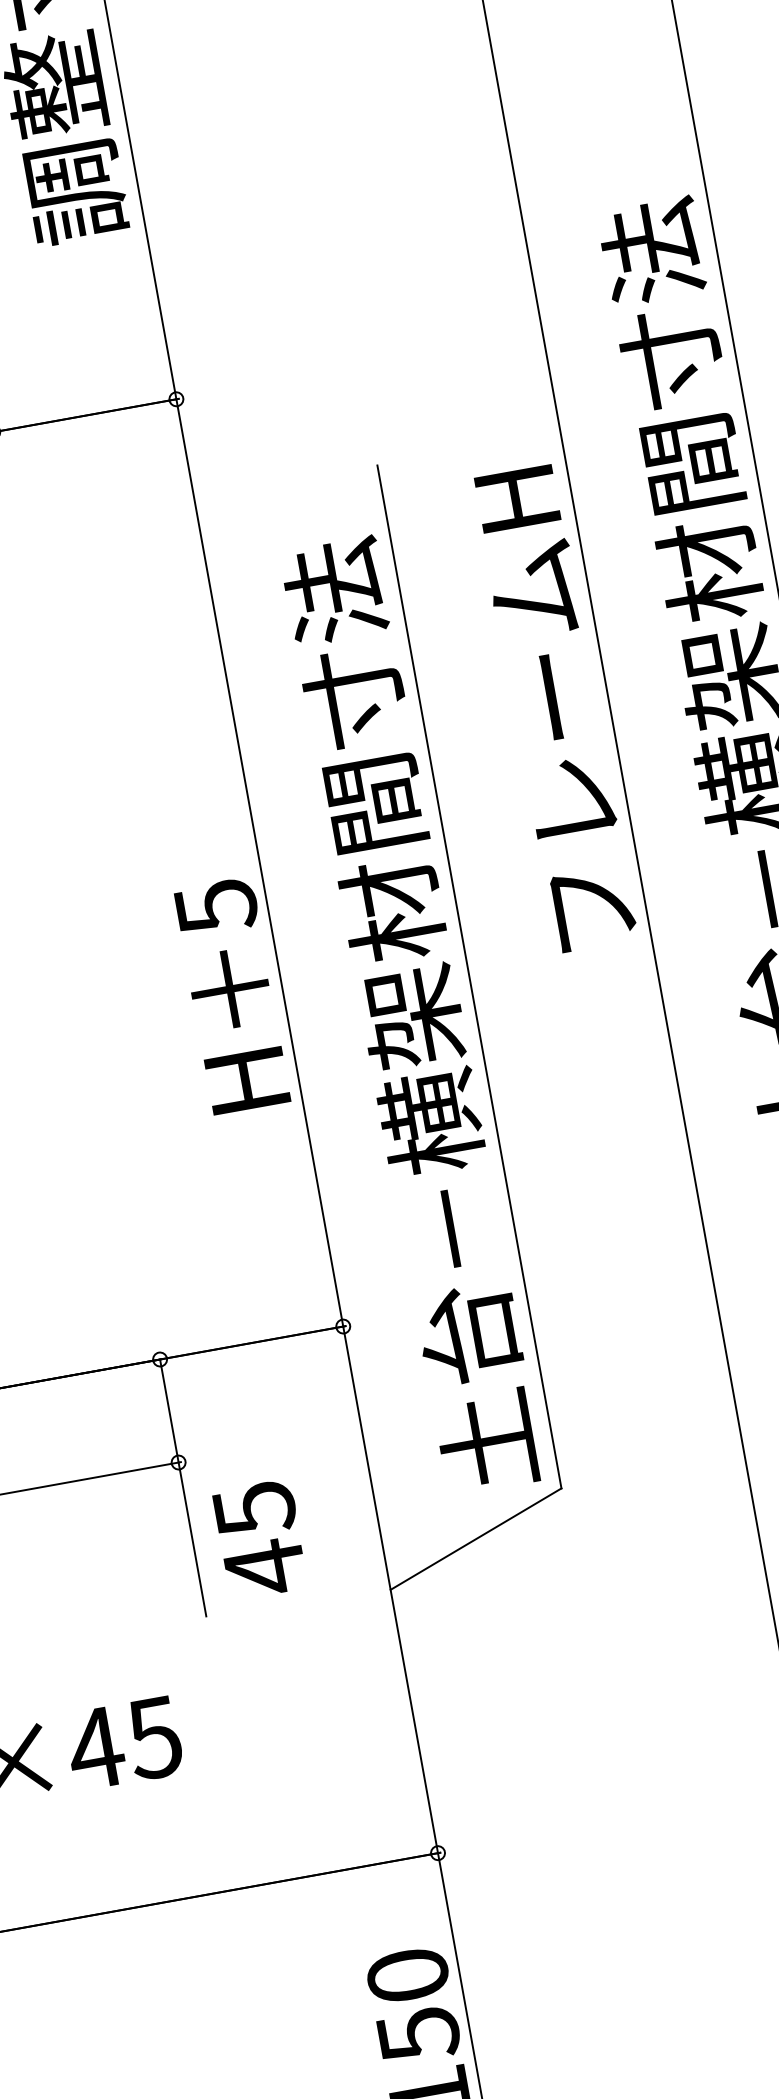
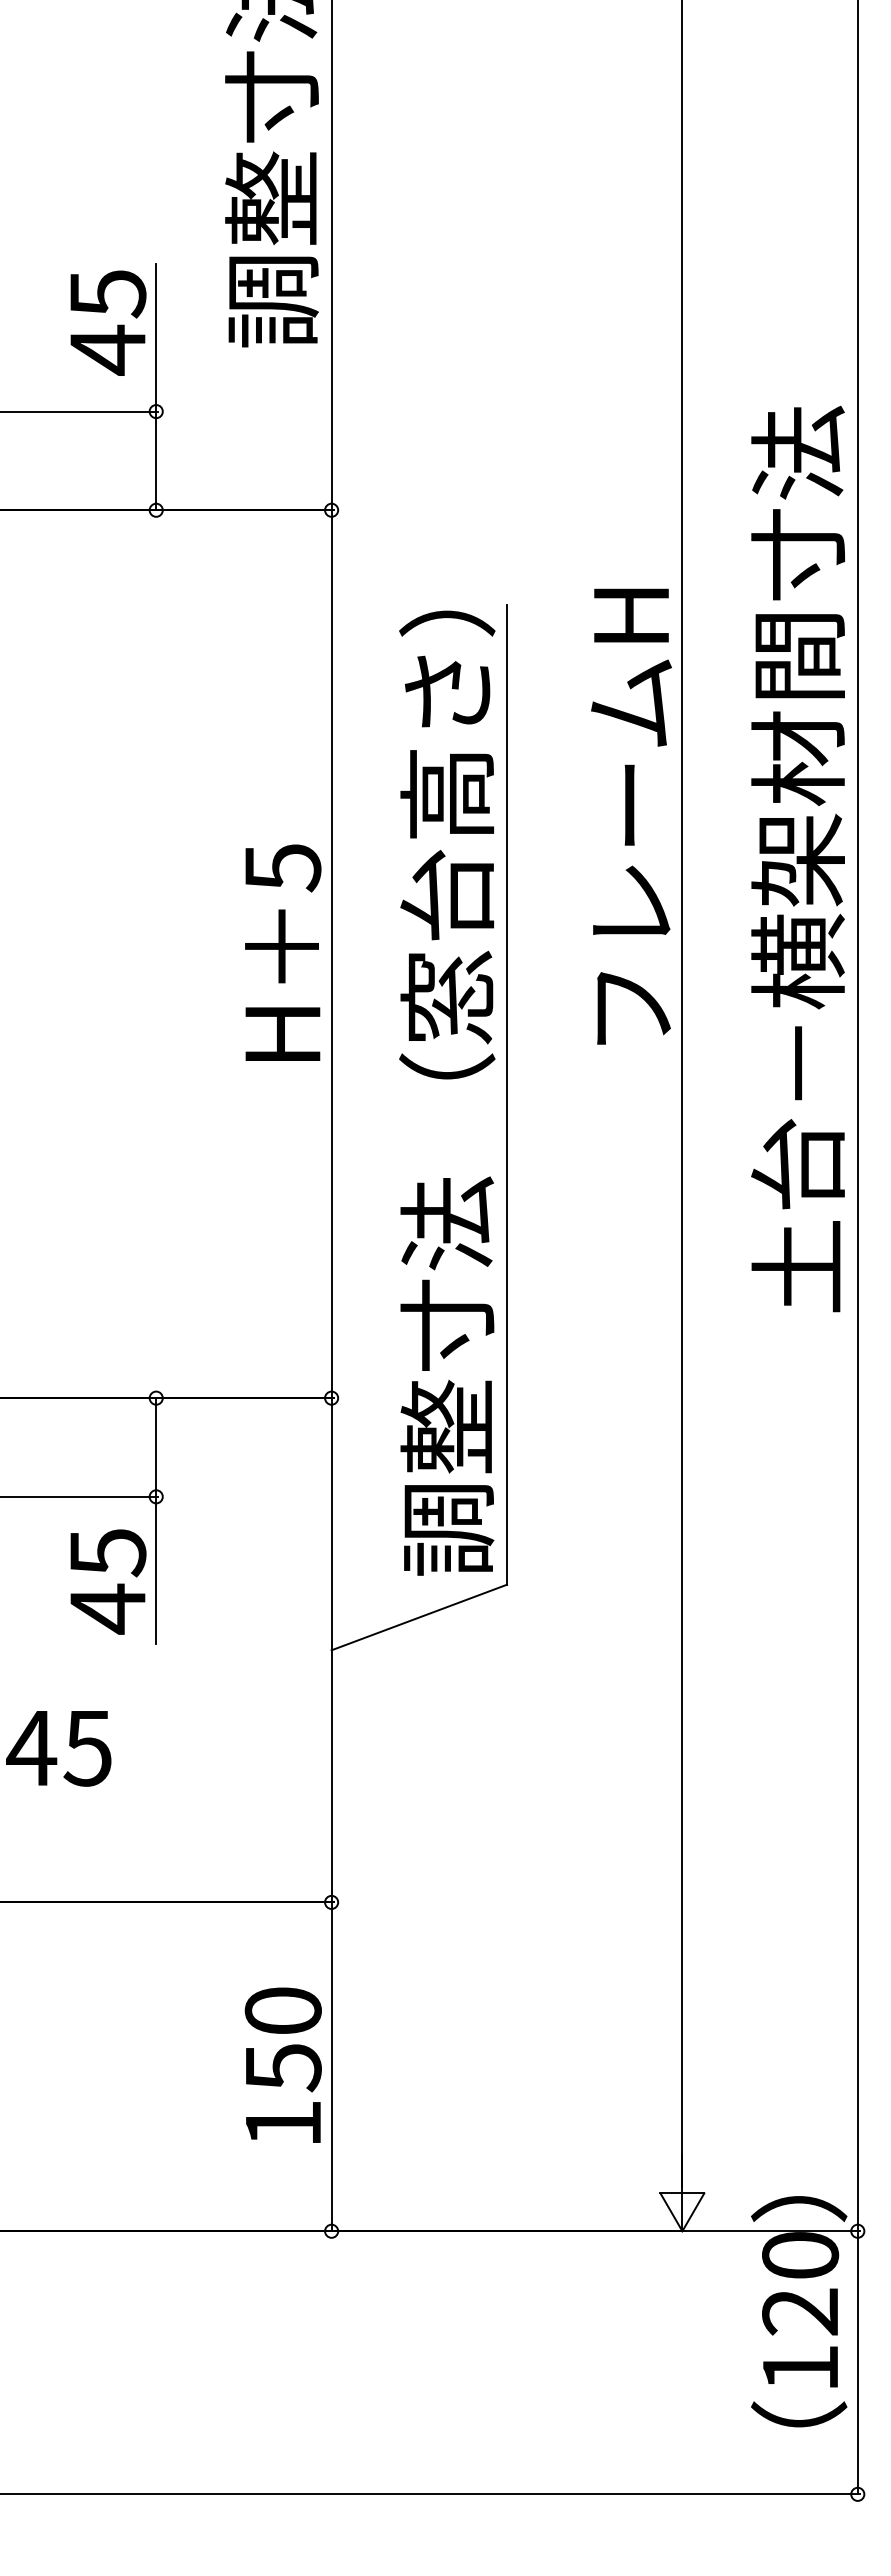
text: (555, 708) -> (631, 816), moved
text: (406, 985) -> (447, 1092), 土台－横架材間寸法 -> 調整寸法 （窓台高さ）
text: (232, 995) -> (283, 952), moved
text: (260, 1539) -> (108, 1581), moved

